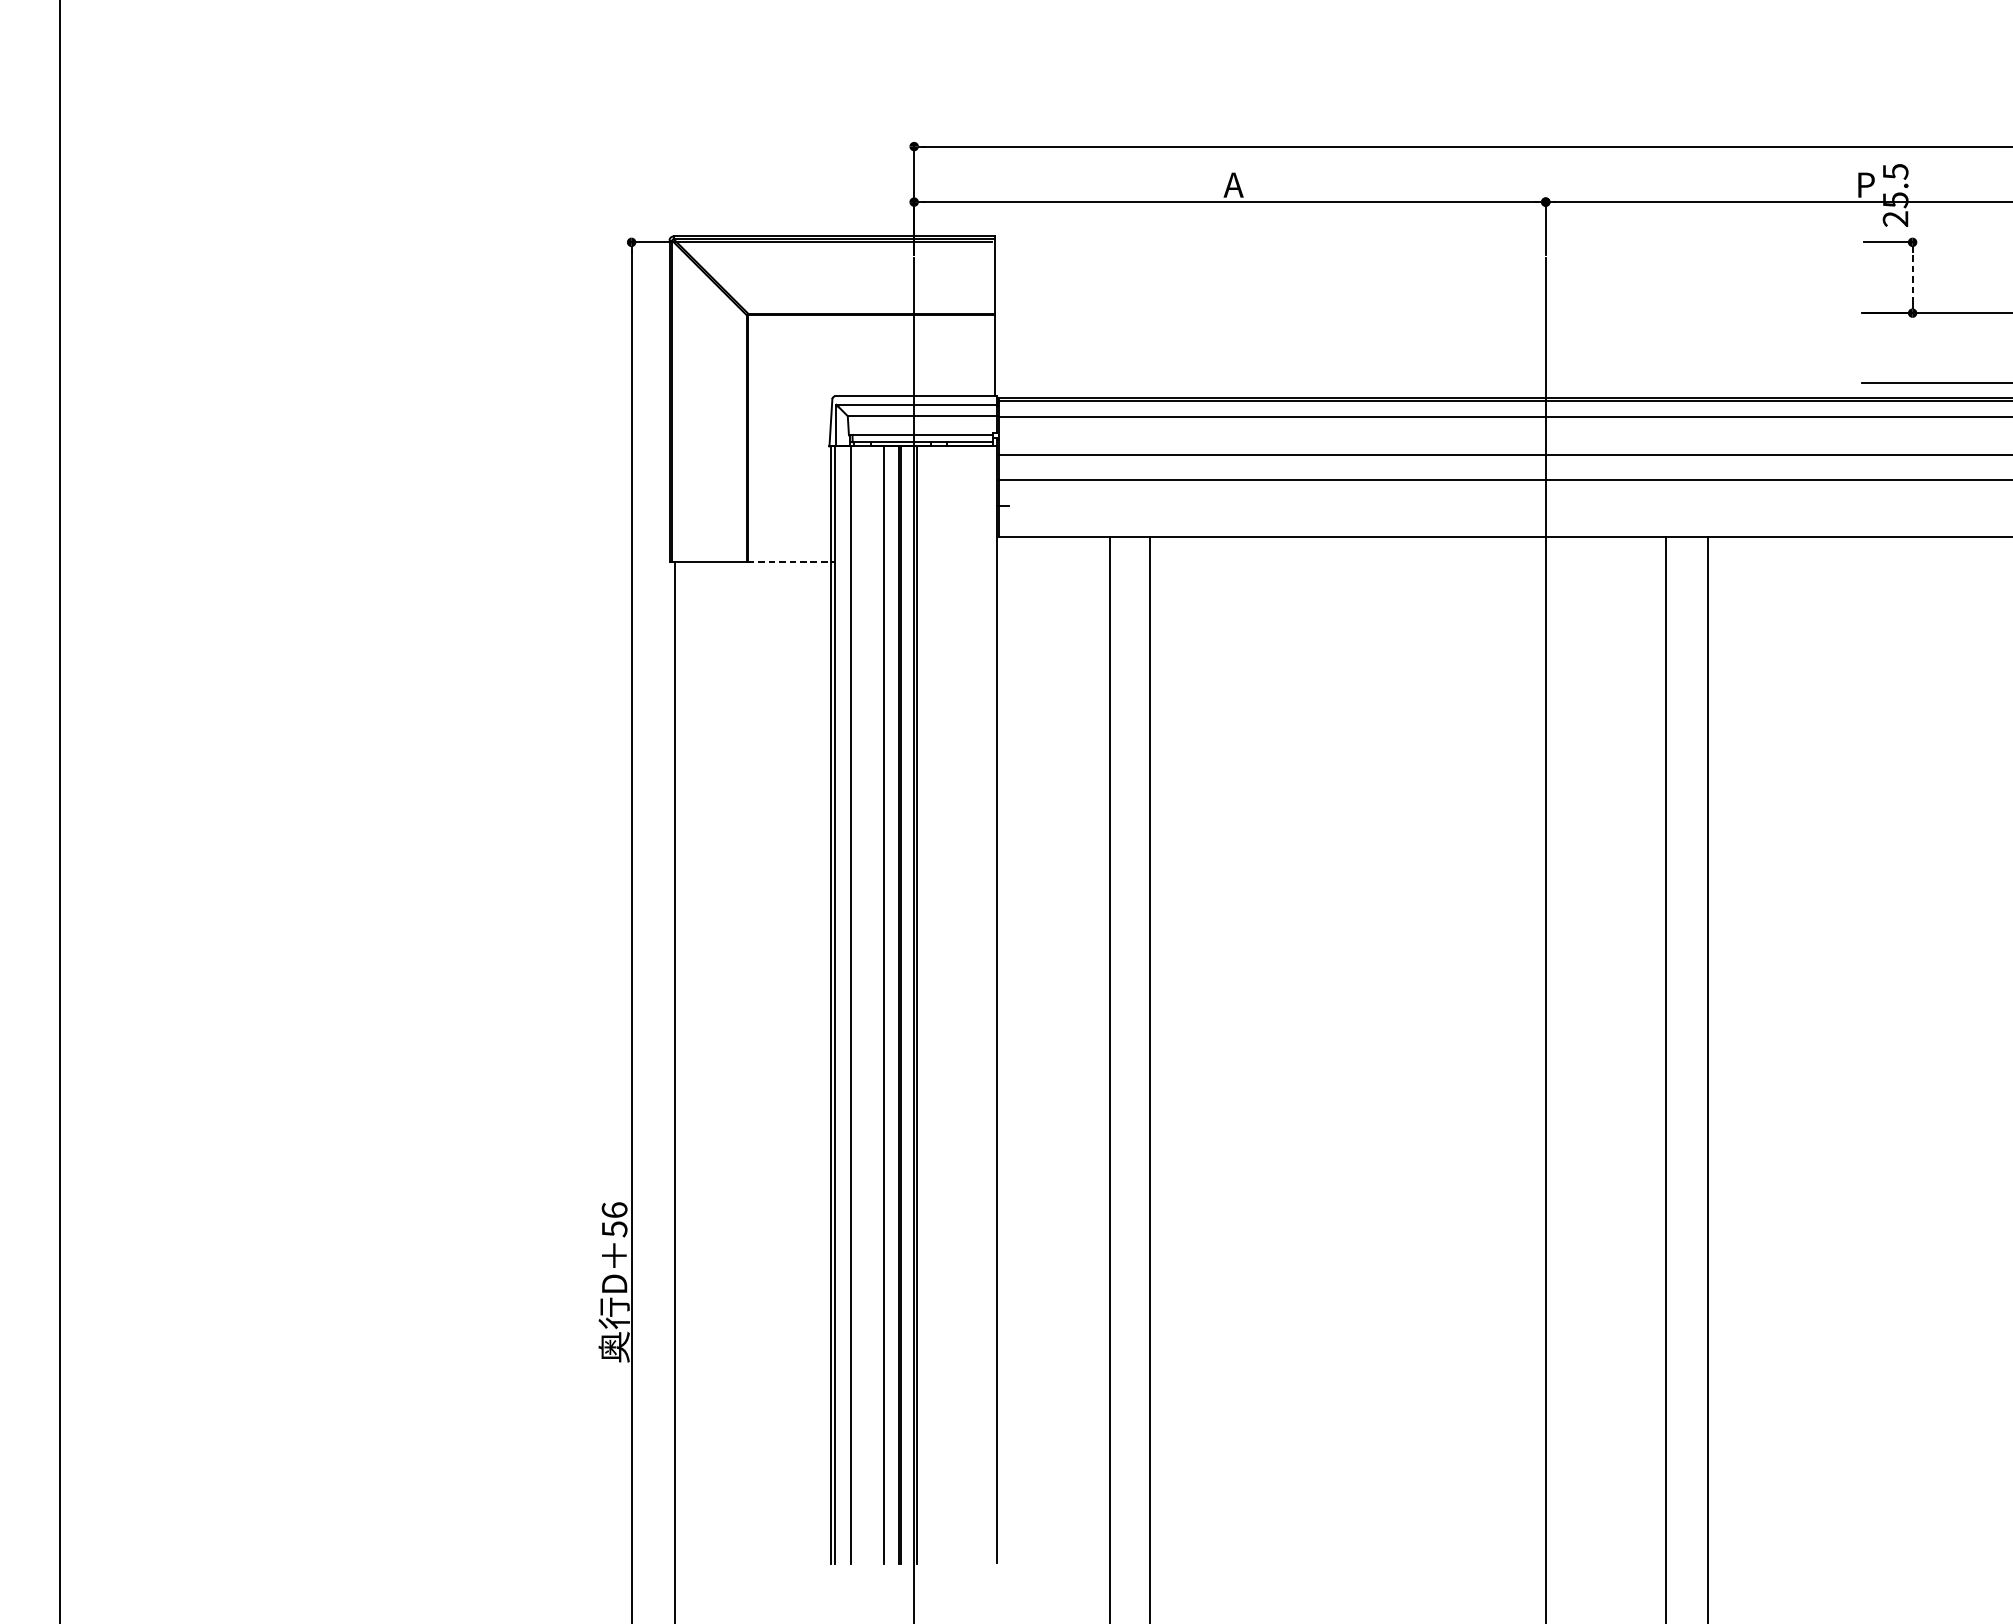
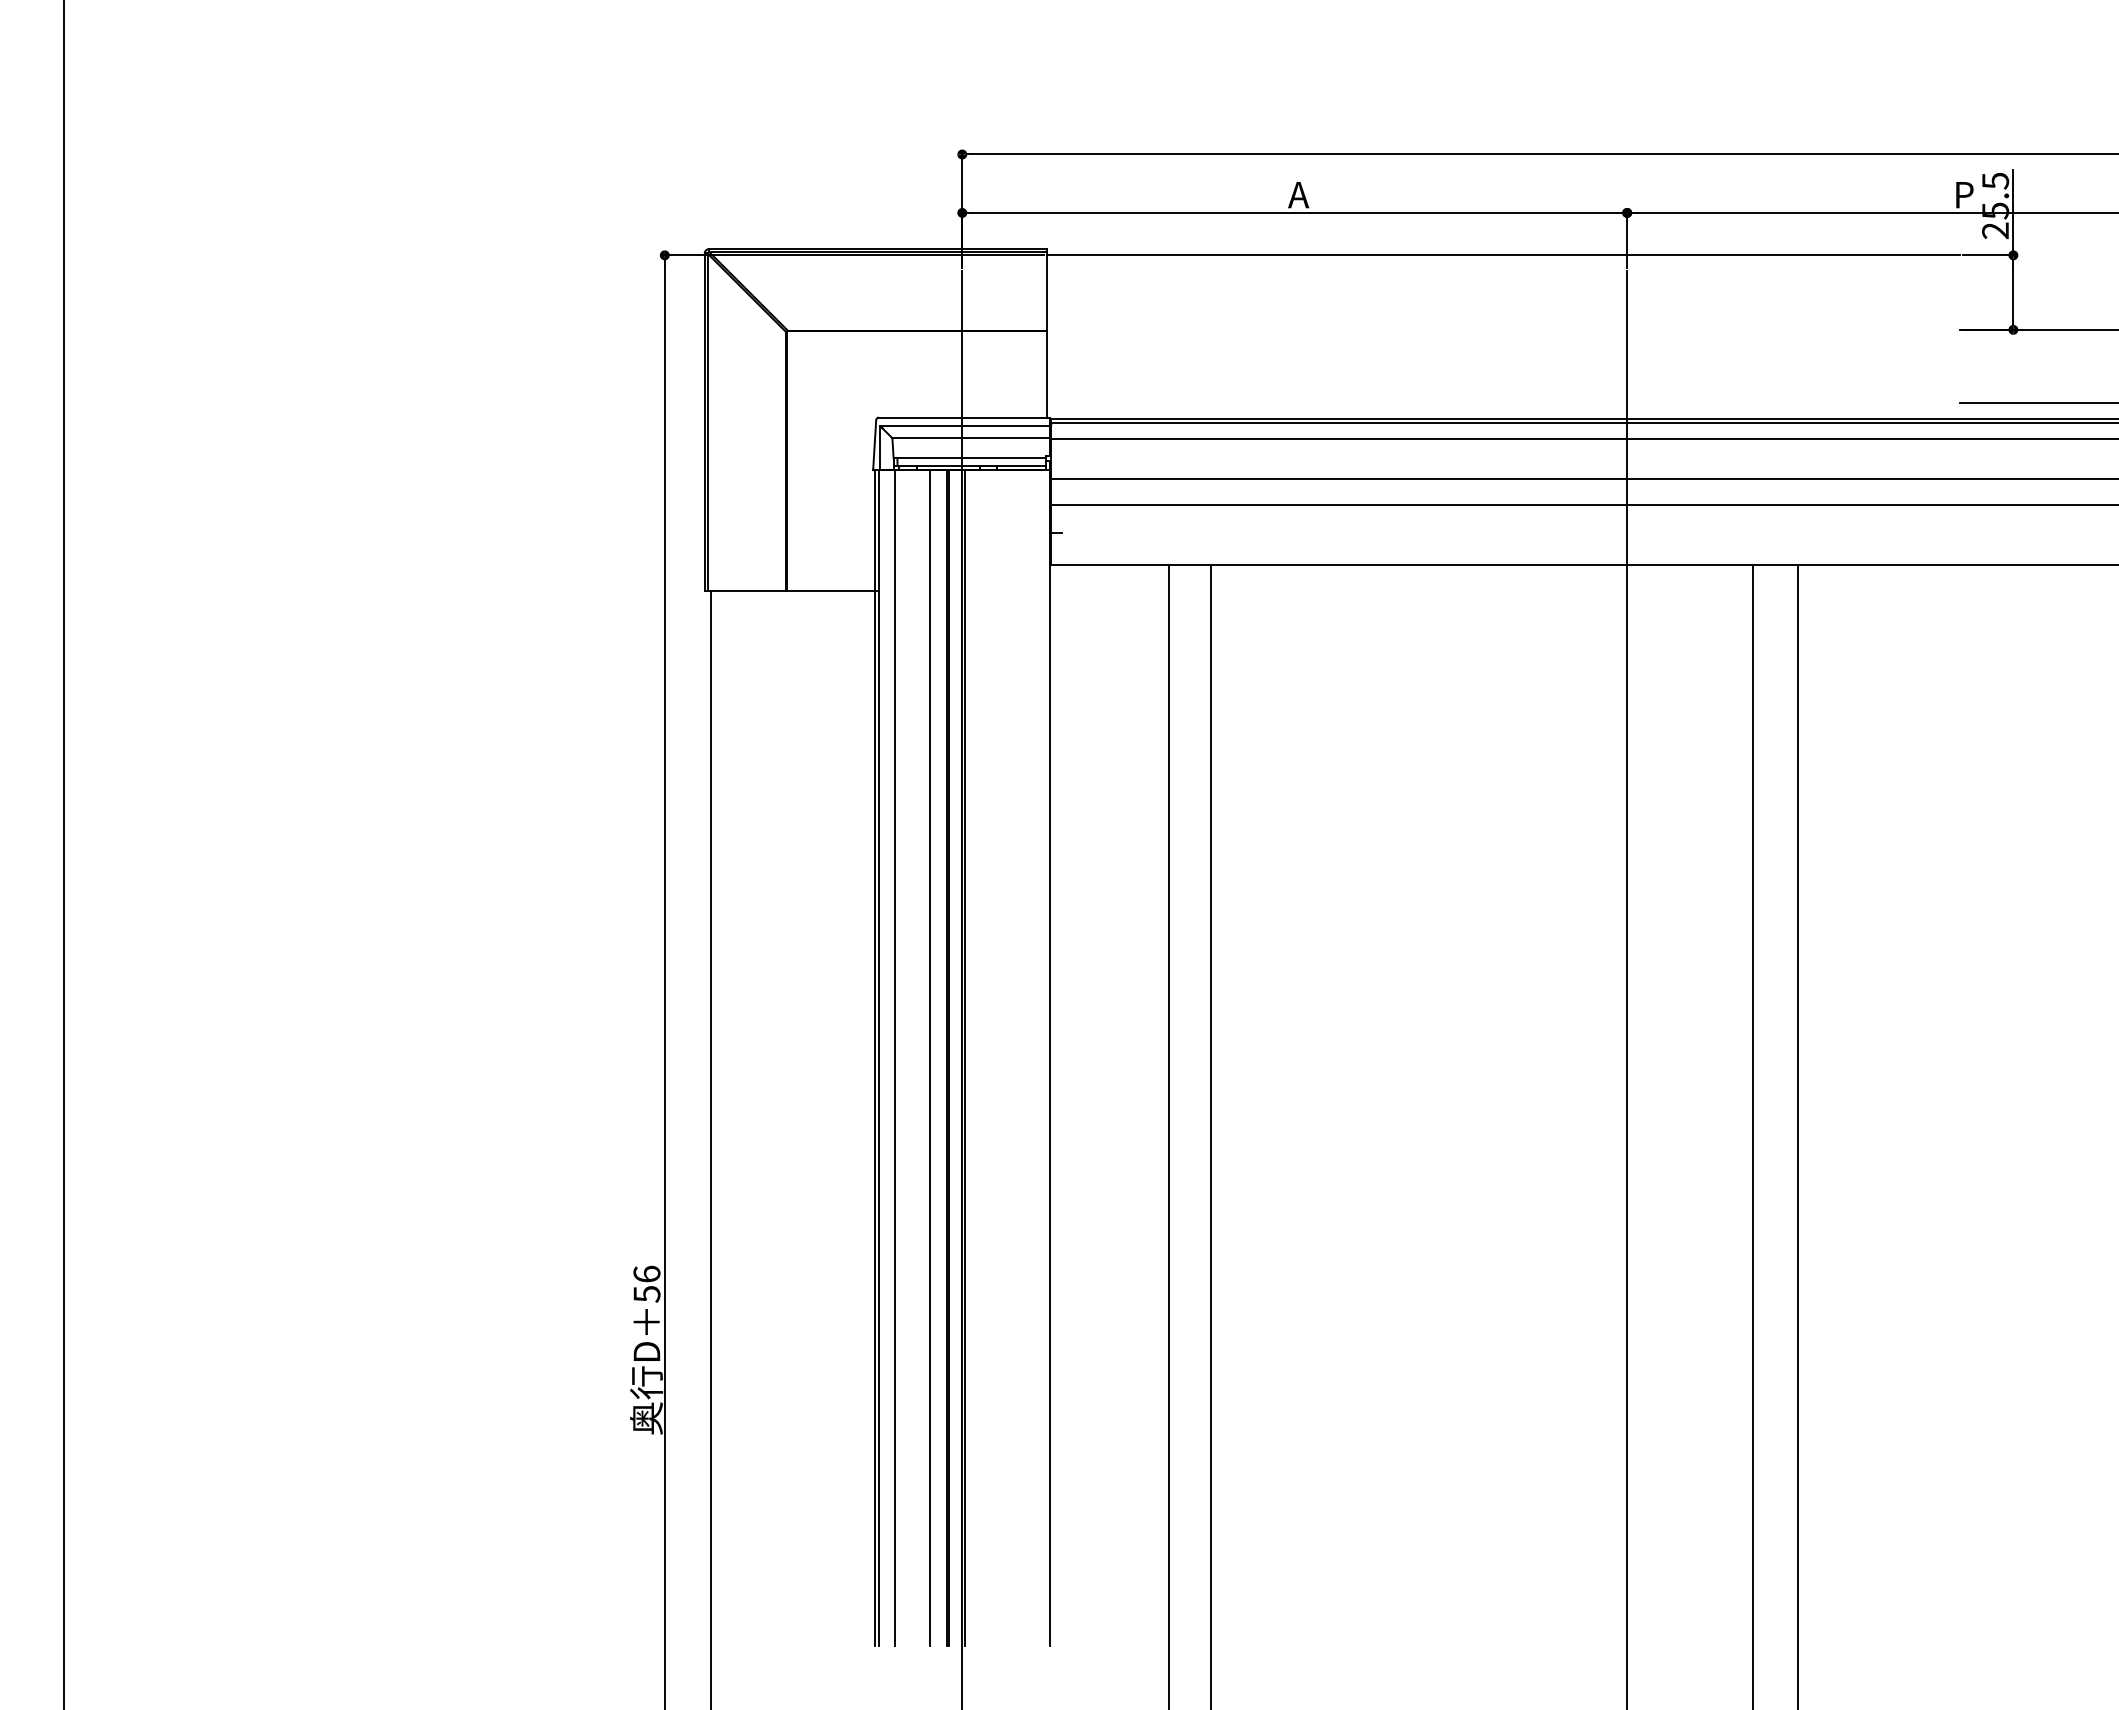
line: (1912, 201) -> (2013, 212), added
line: (1428, 242) -> (1503, 255), added
line: (1912, 277) -> (2013, 292), dashed -> solid
line: (790, 561) -> (832, 591), dashed -> solid

